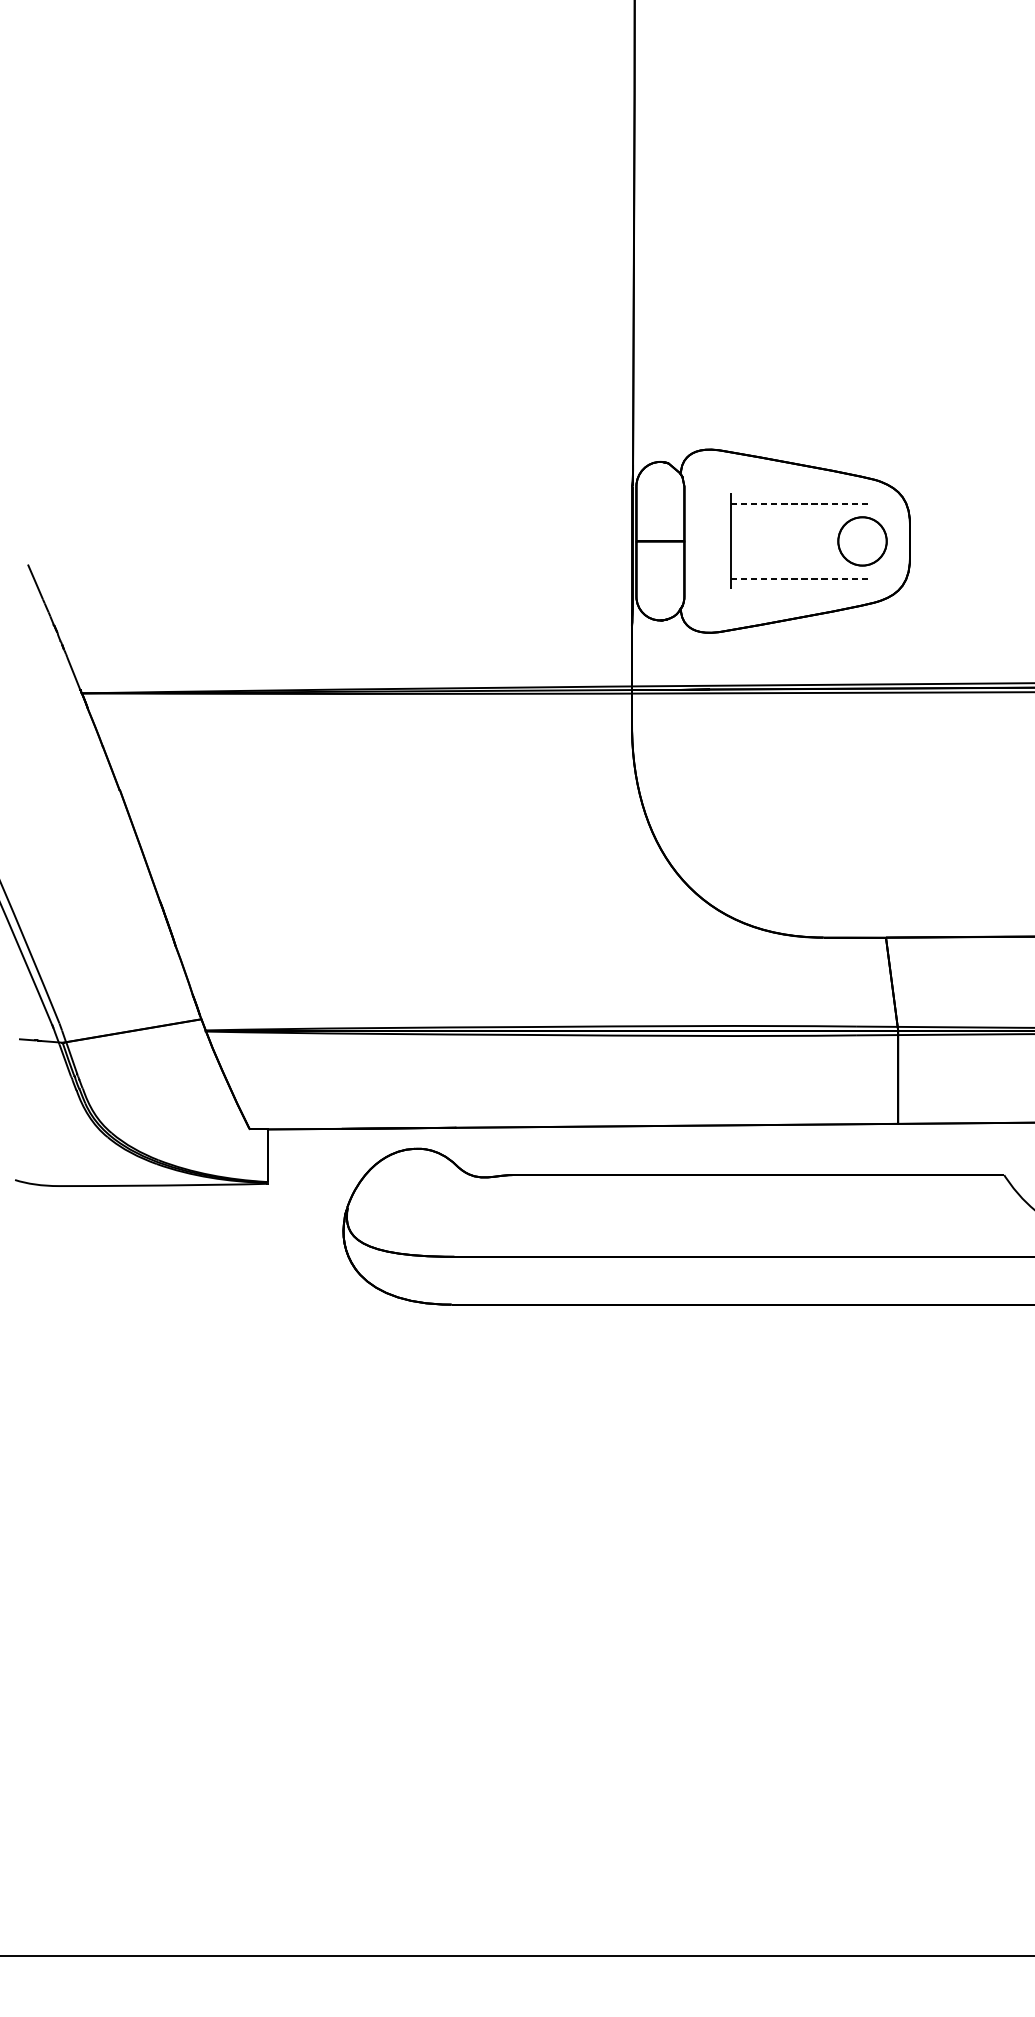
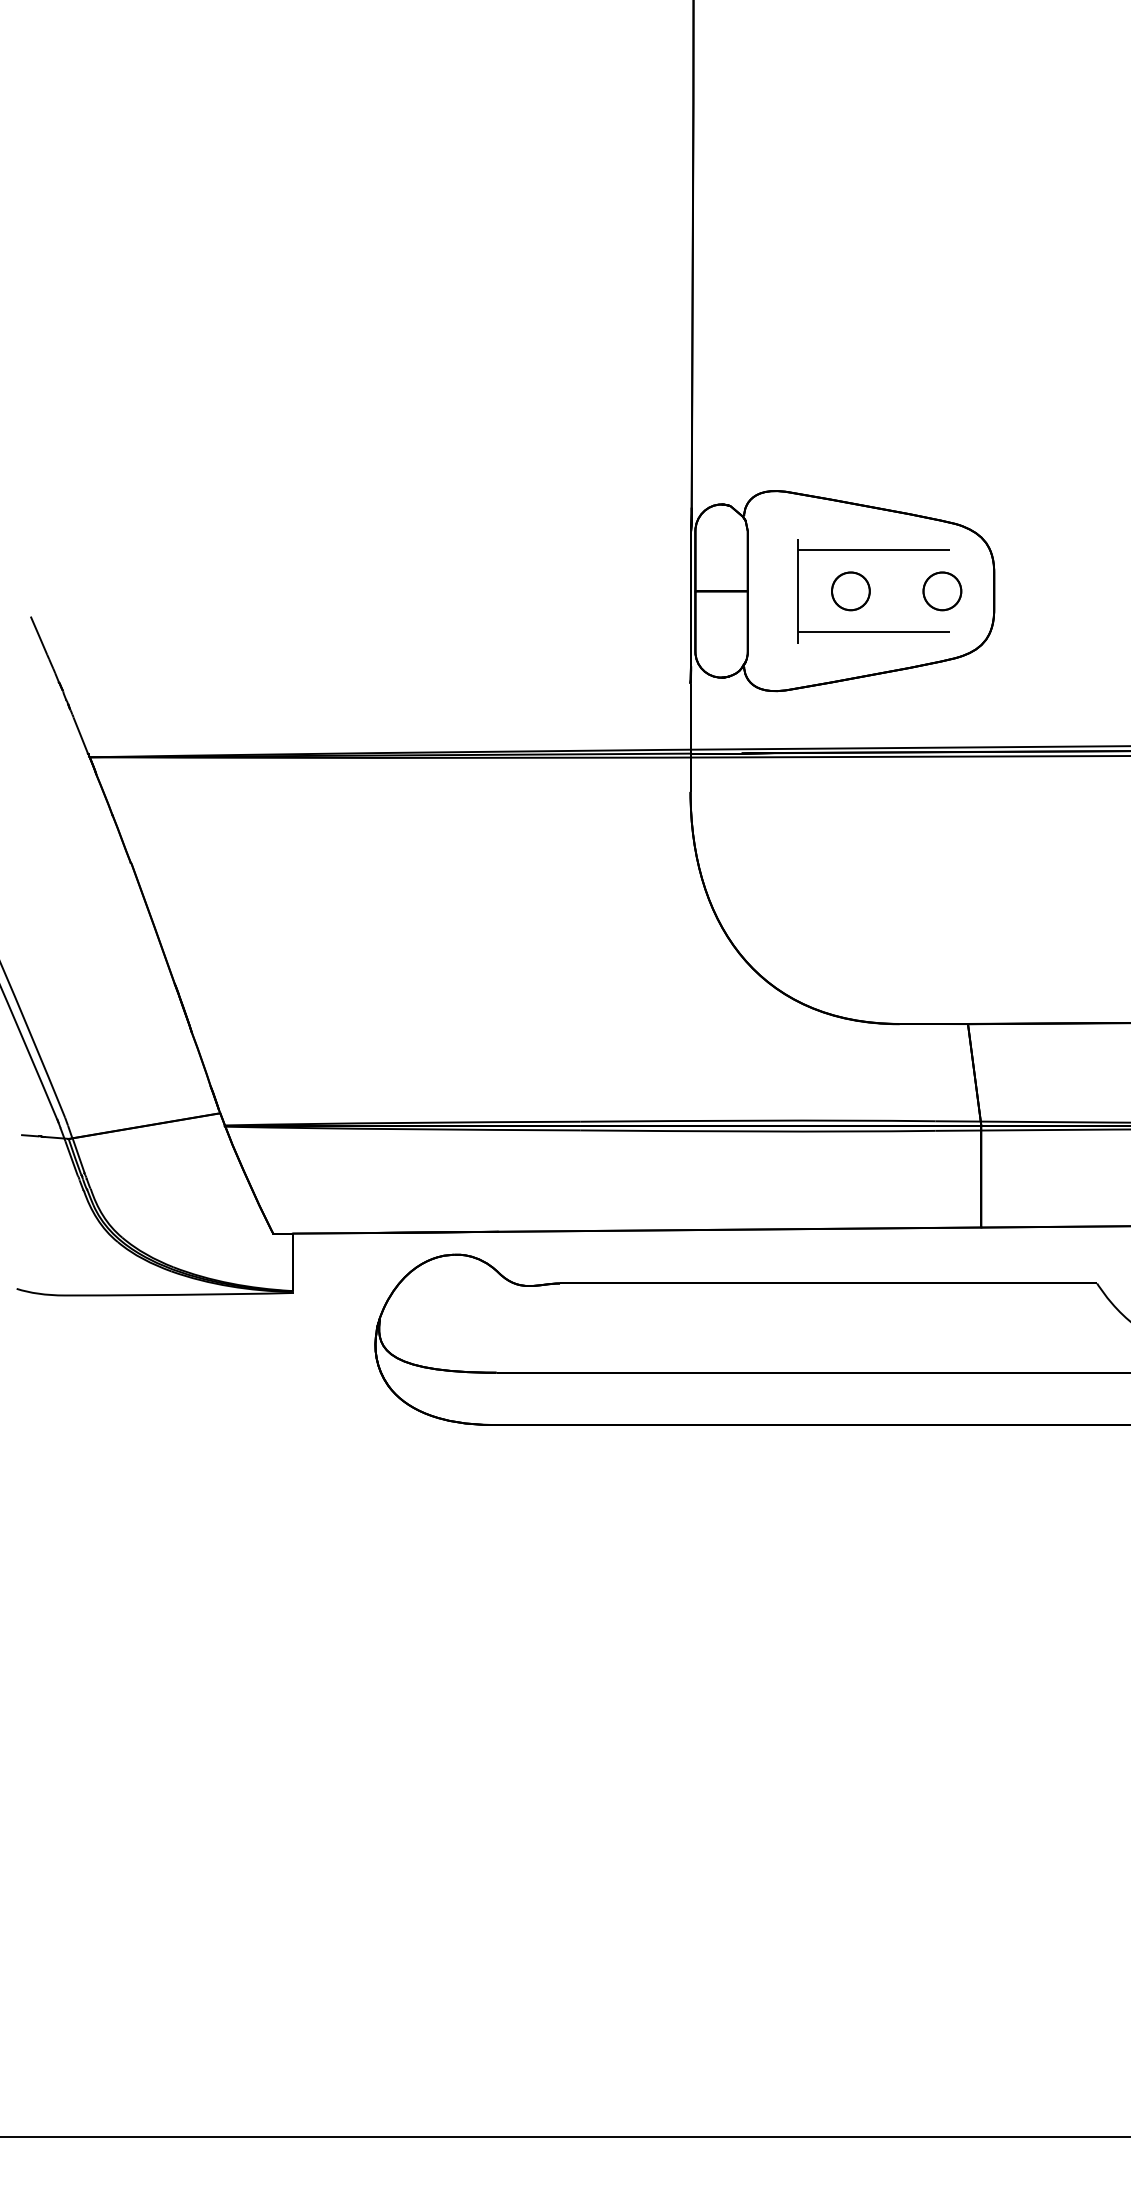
line: (800, 504) -> (874, 550), dashed -> solid
part: (778, 541) -> (850, 591), added
part: (862, 541) -> (942, 591), size x0.71
line: (800, 579) -> (874, 632), dashed -> solid

